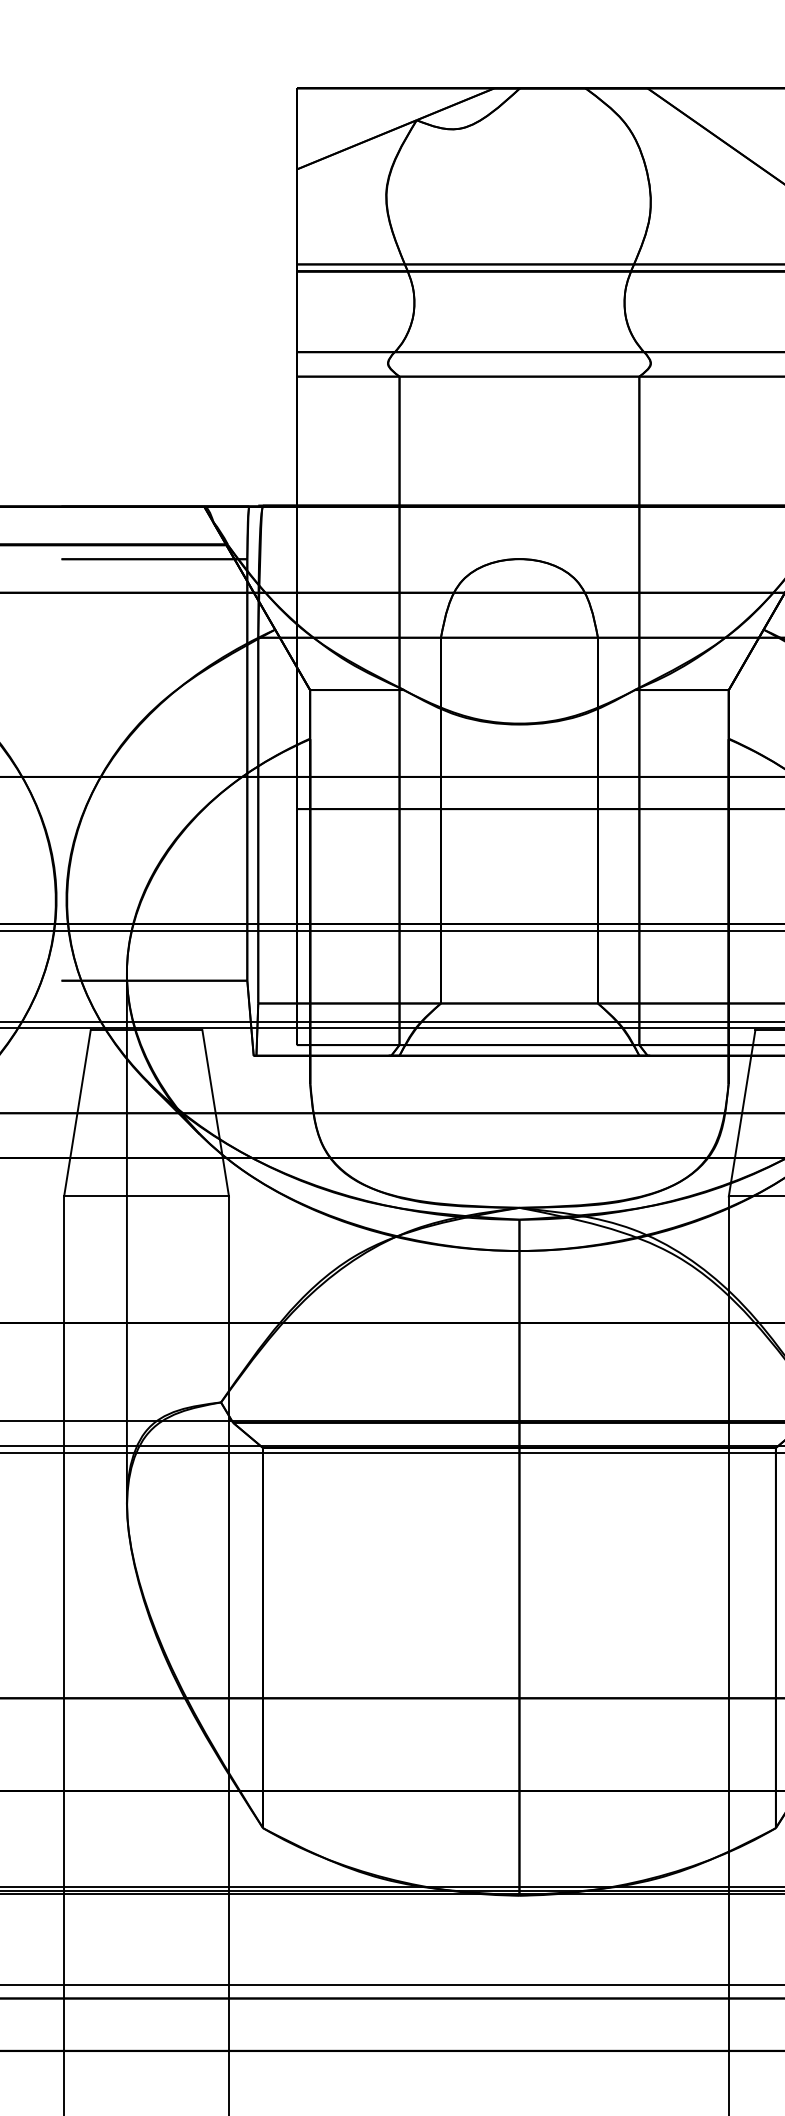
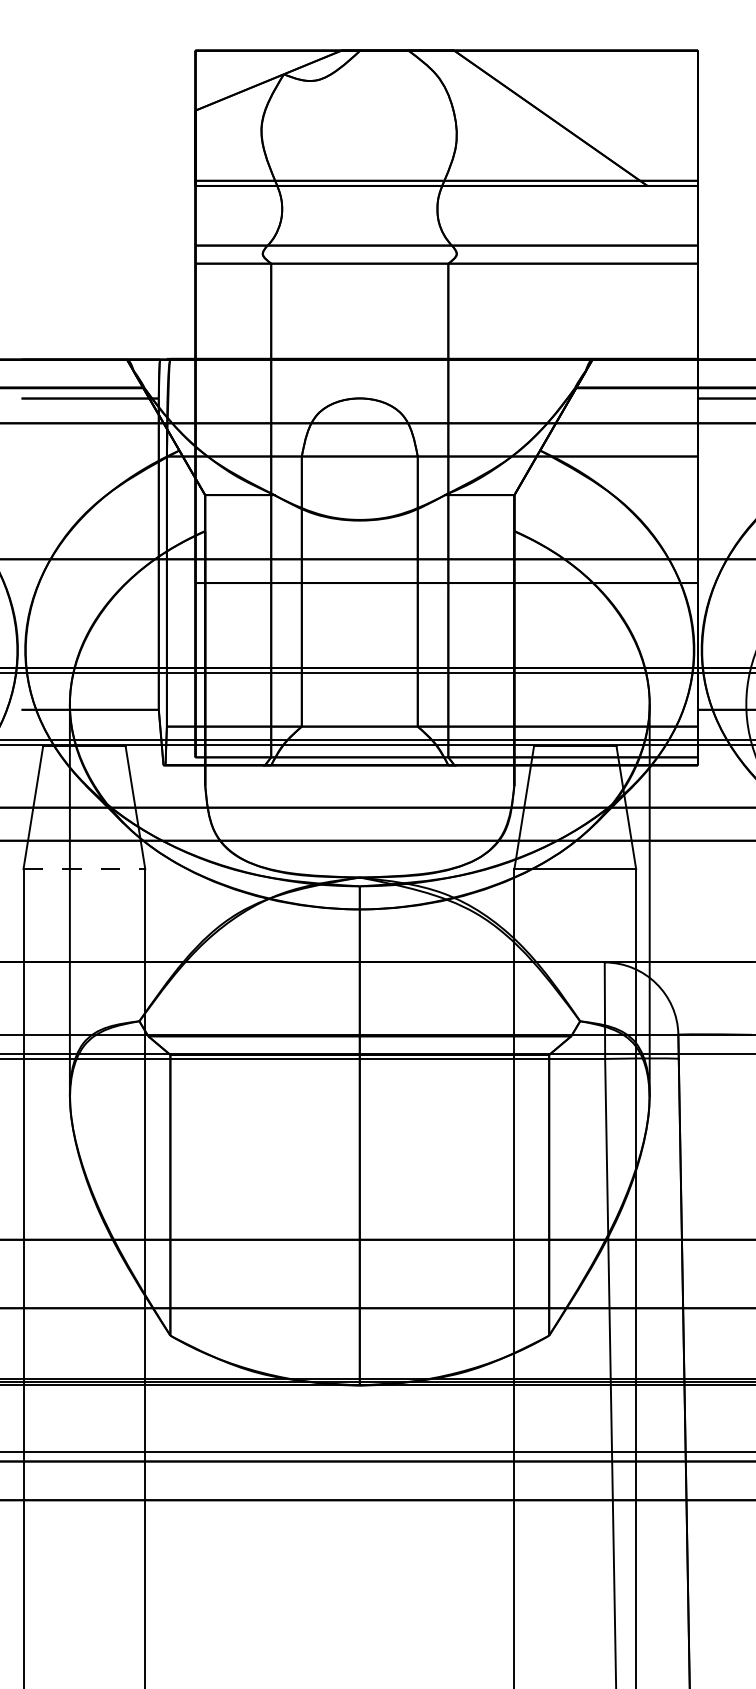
line: (146, 1196) -> (84, 869), solid -> dashed

